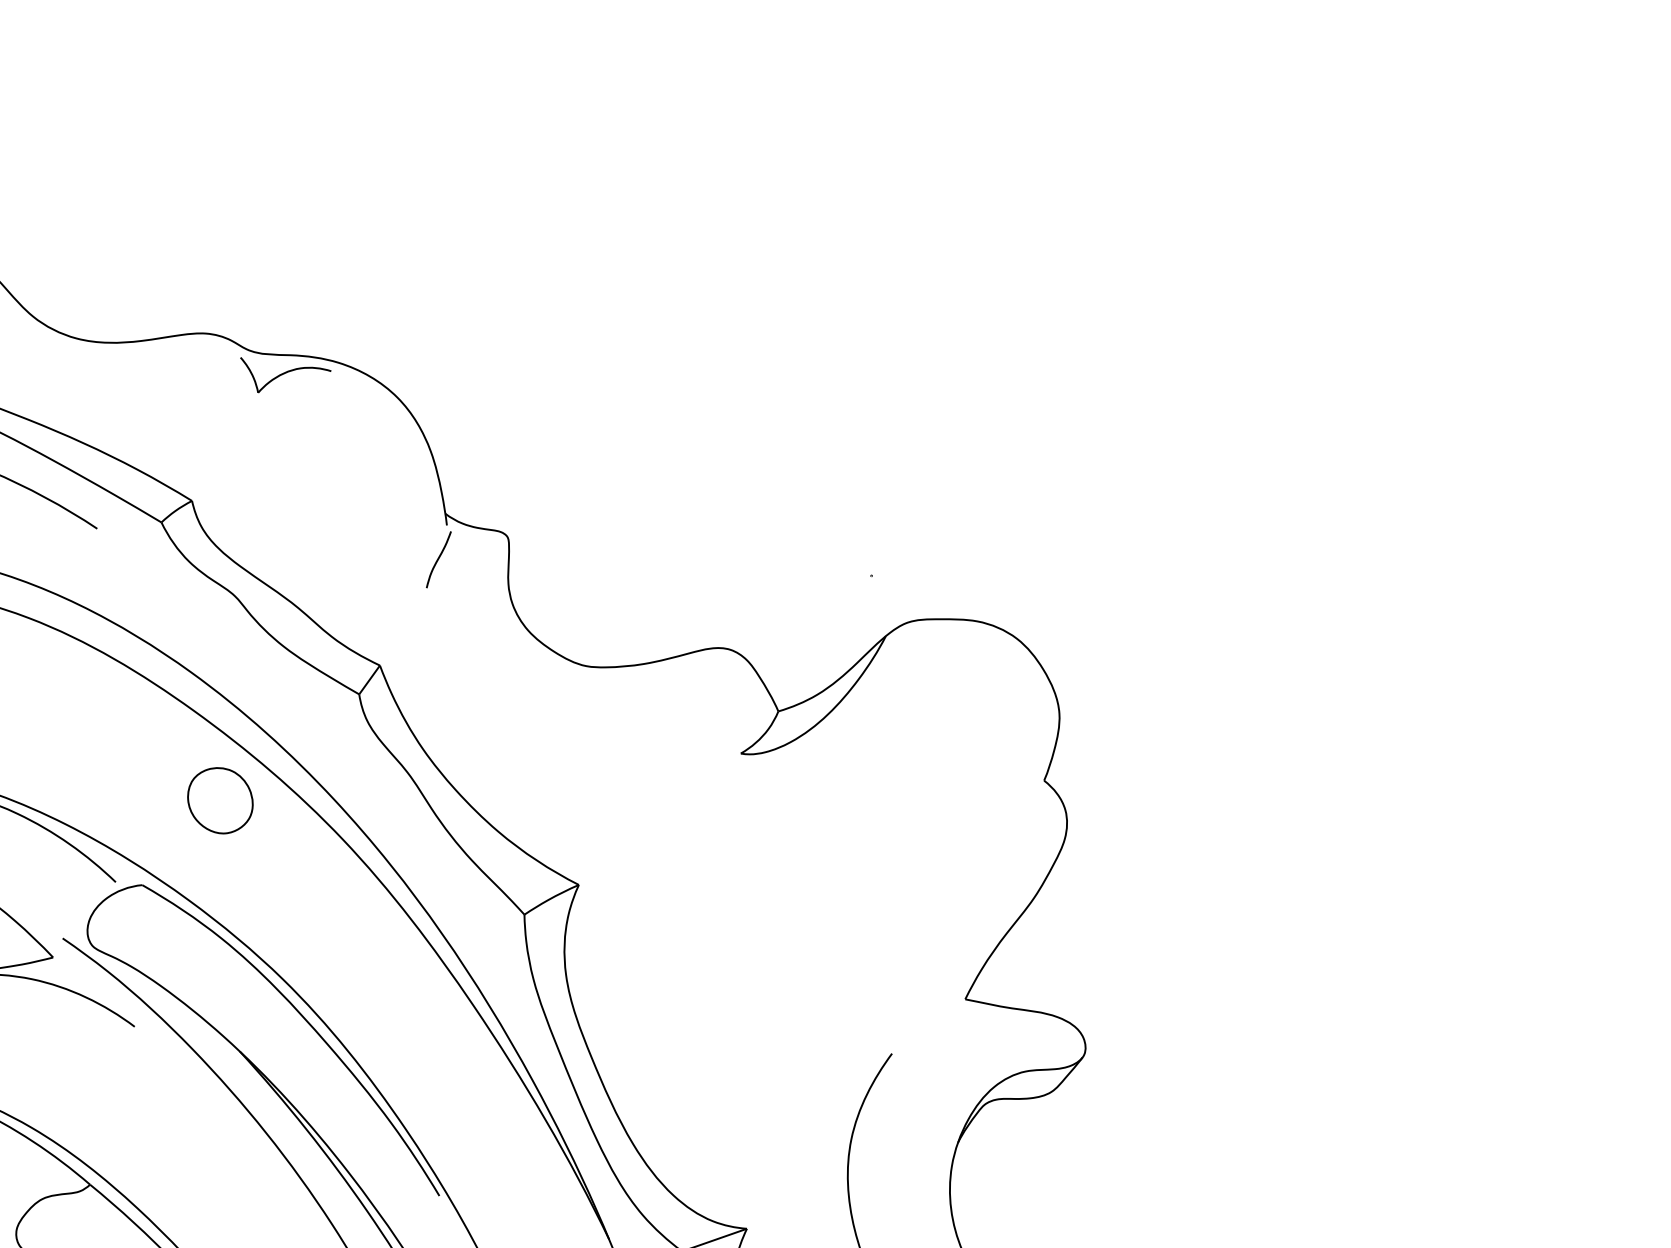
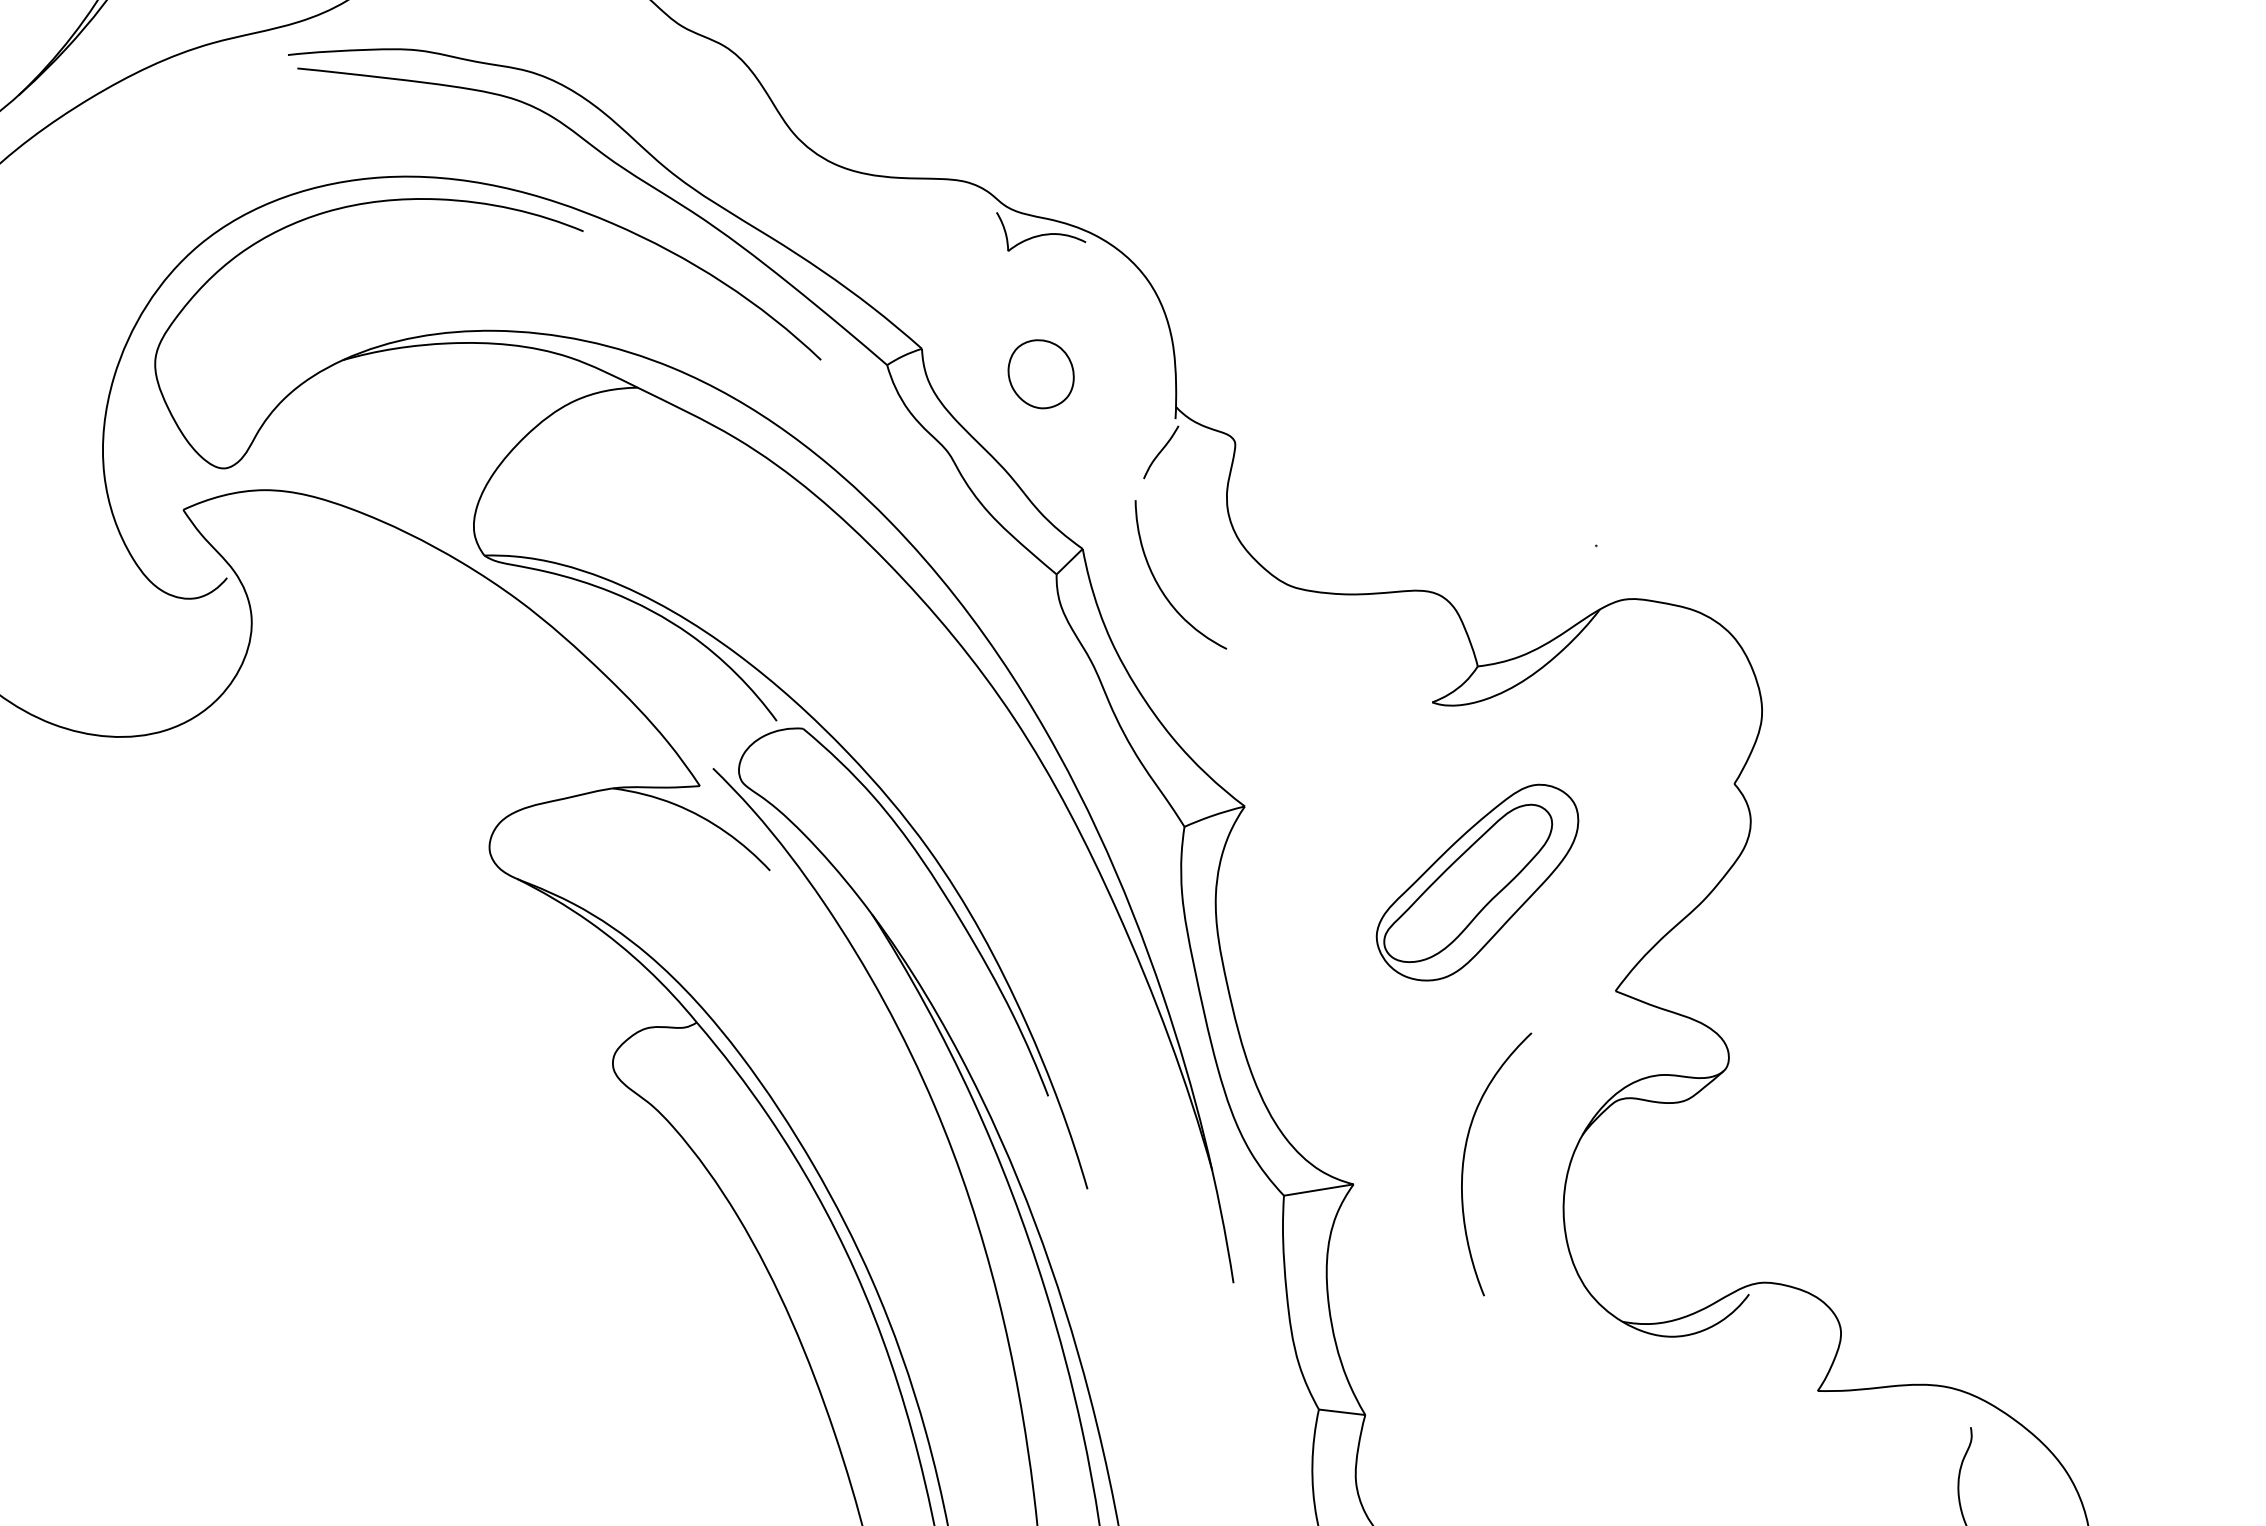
curve: (460, 688) -> (1160, 586), added
part: (219, 801) -> (1040, 374), moved
part: (814, 918) -> (1477, 882), added

